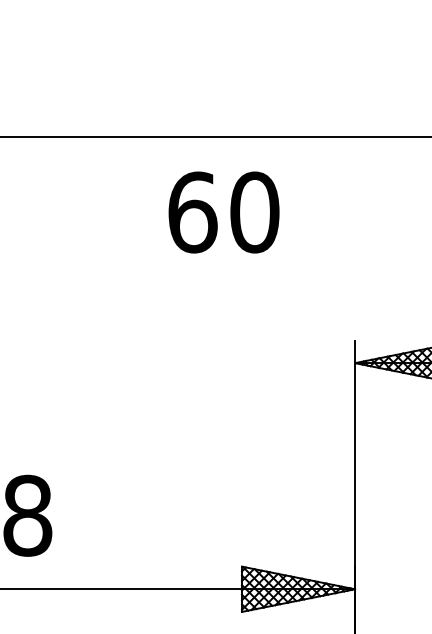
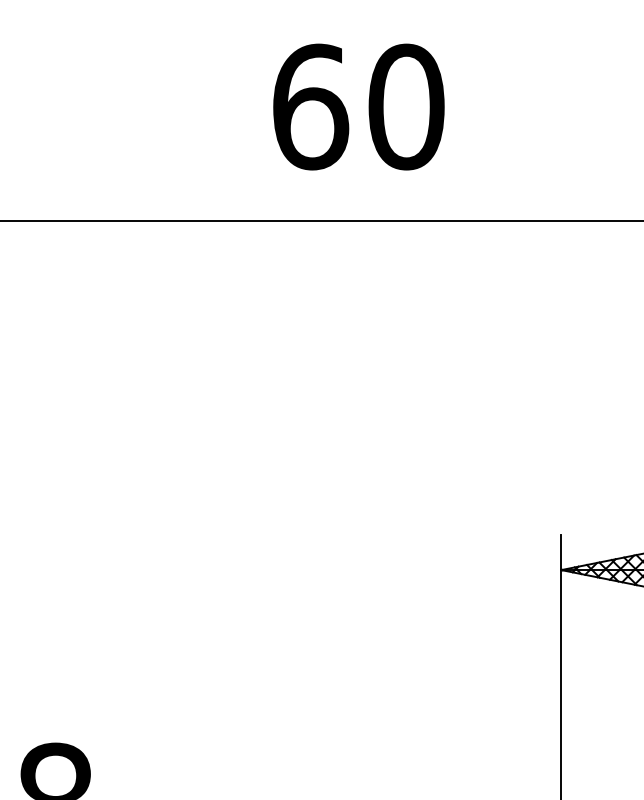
text: (223, 212) -> (358, 107), moved

